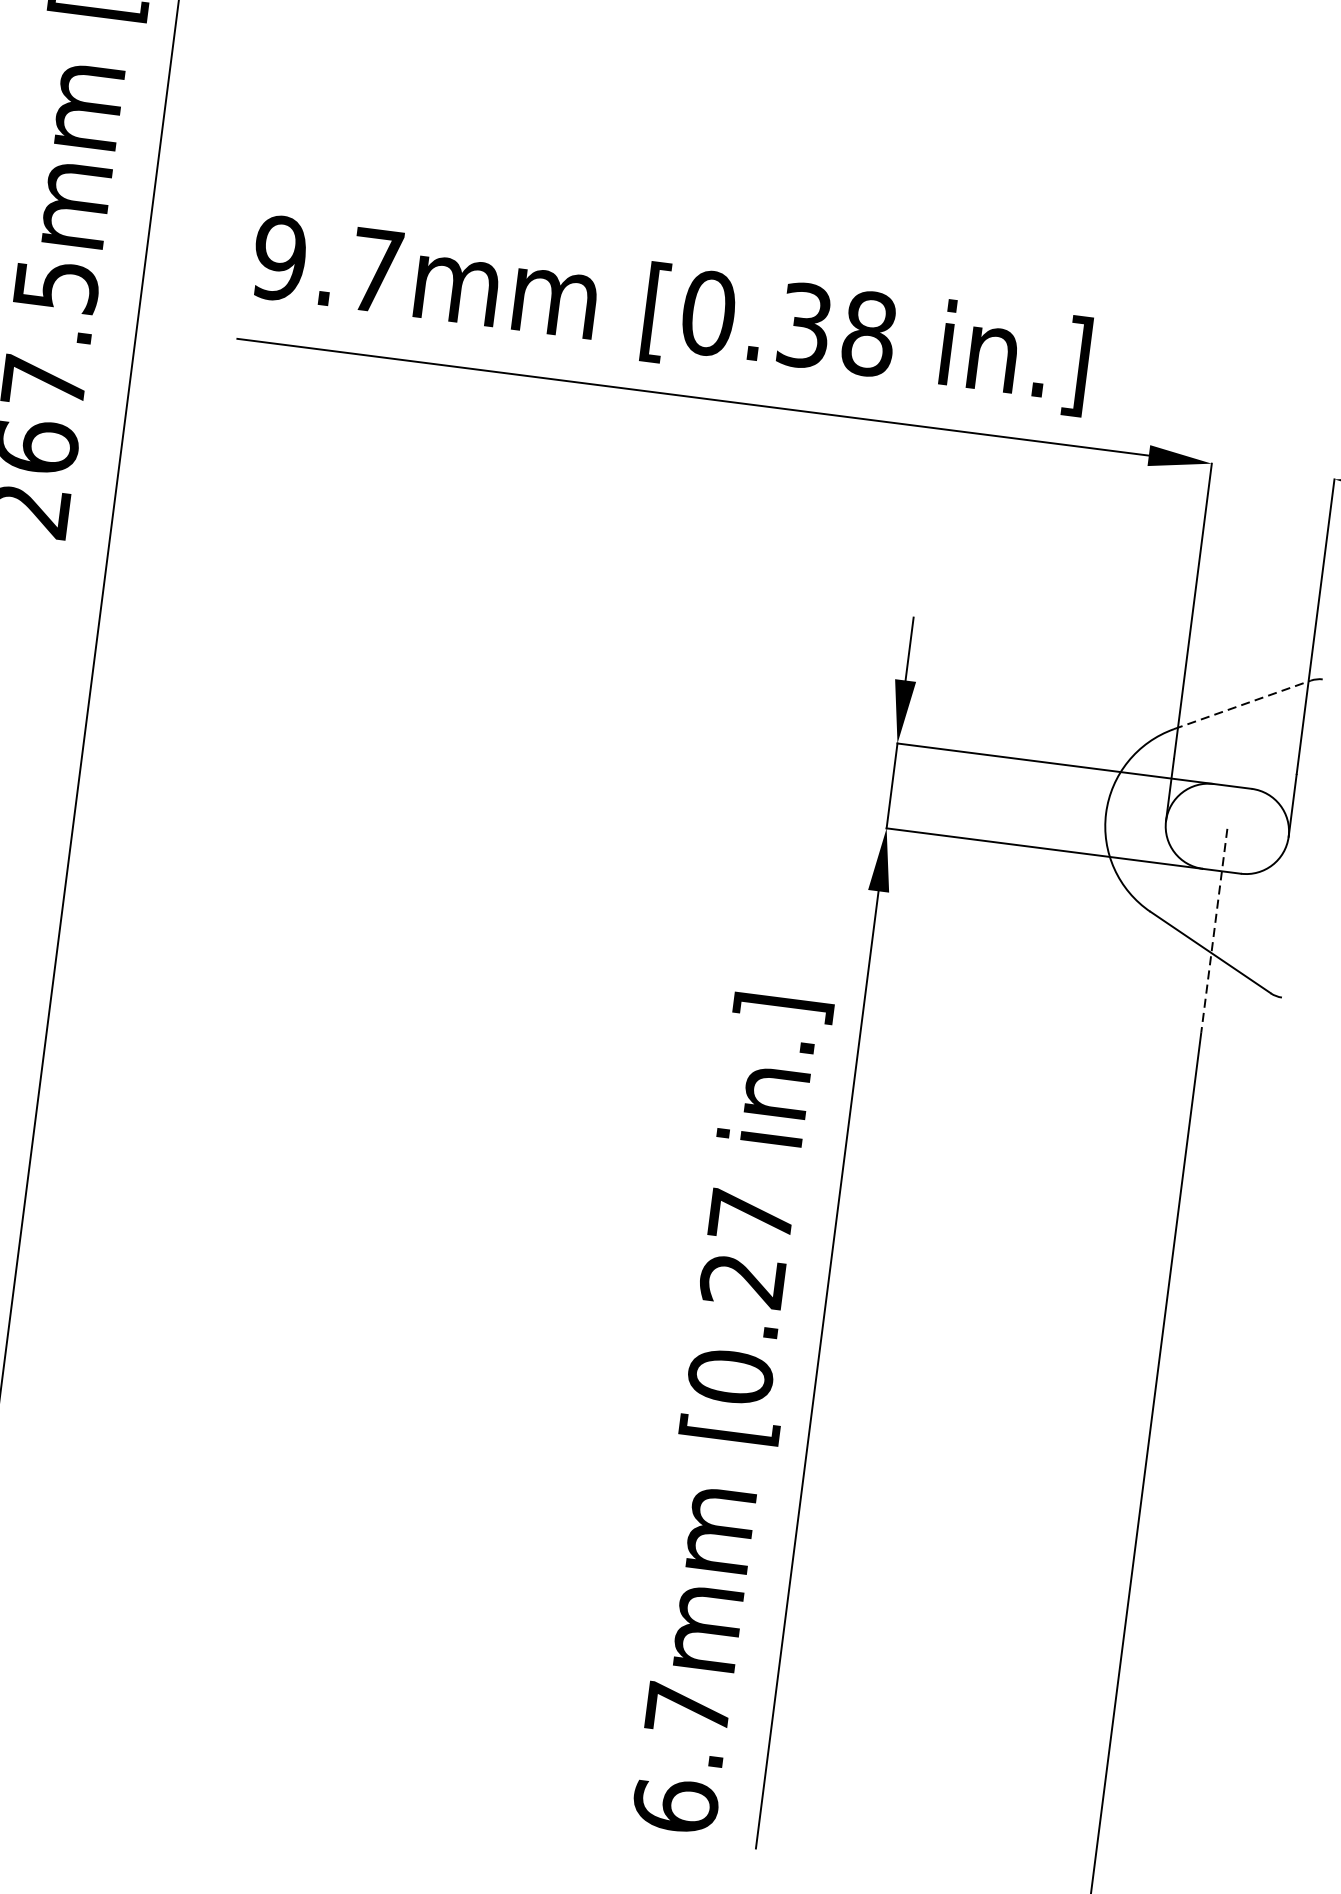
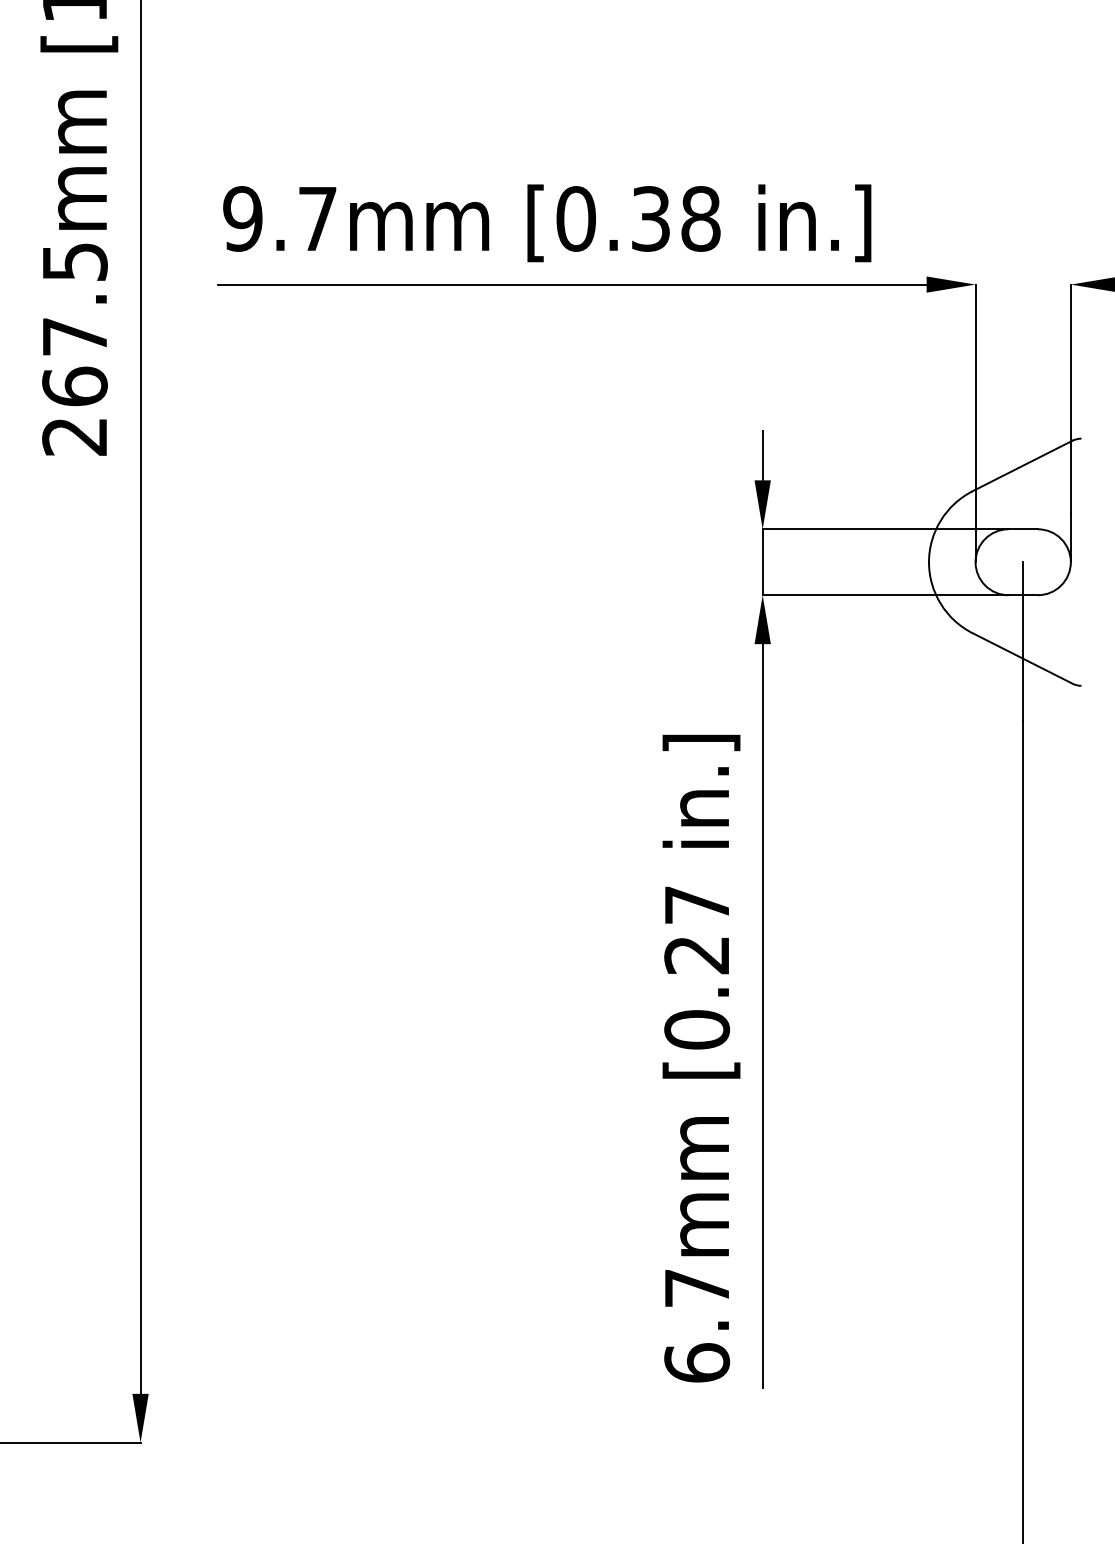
line: (1242, 704) -> (1022, 465), dashed -> solid
line: (1214, 930) -> (1023, 641), dashed -> solid

